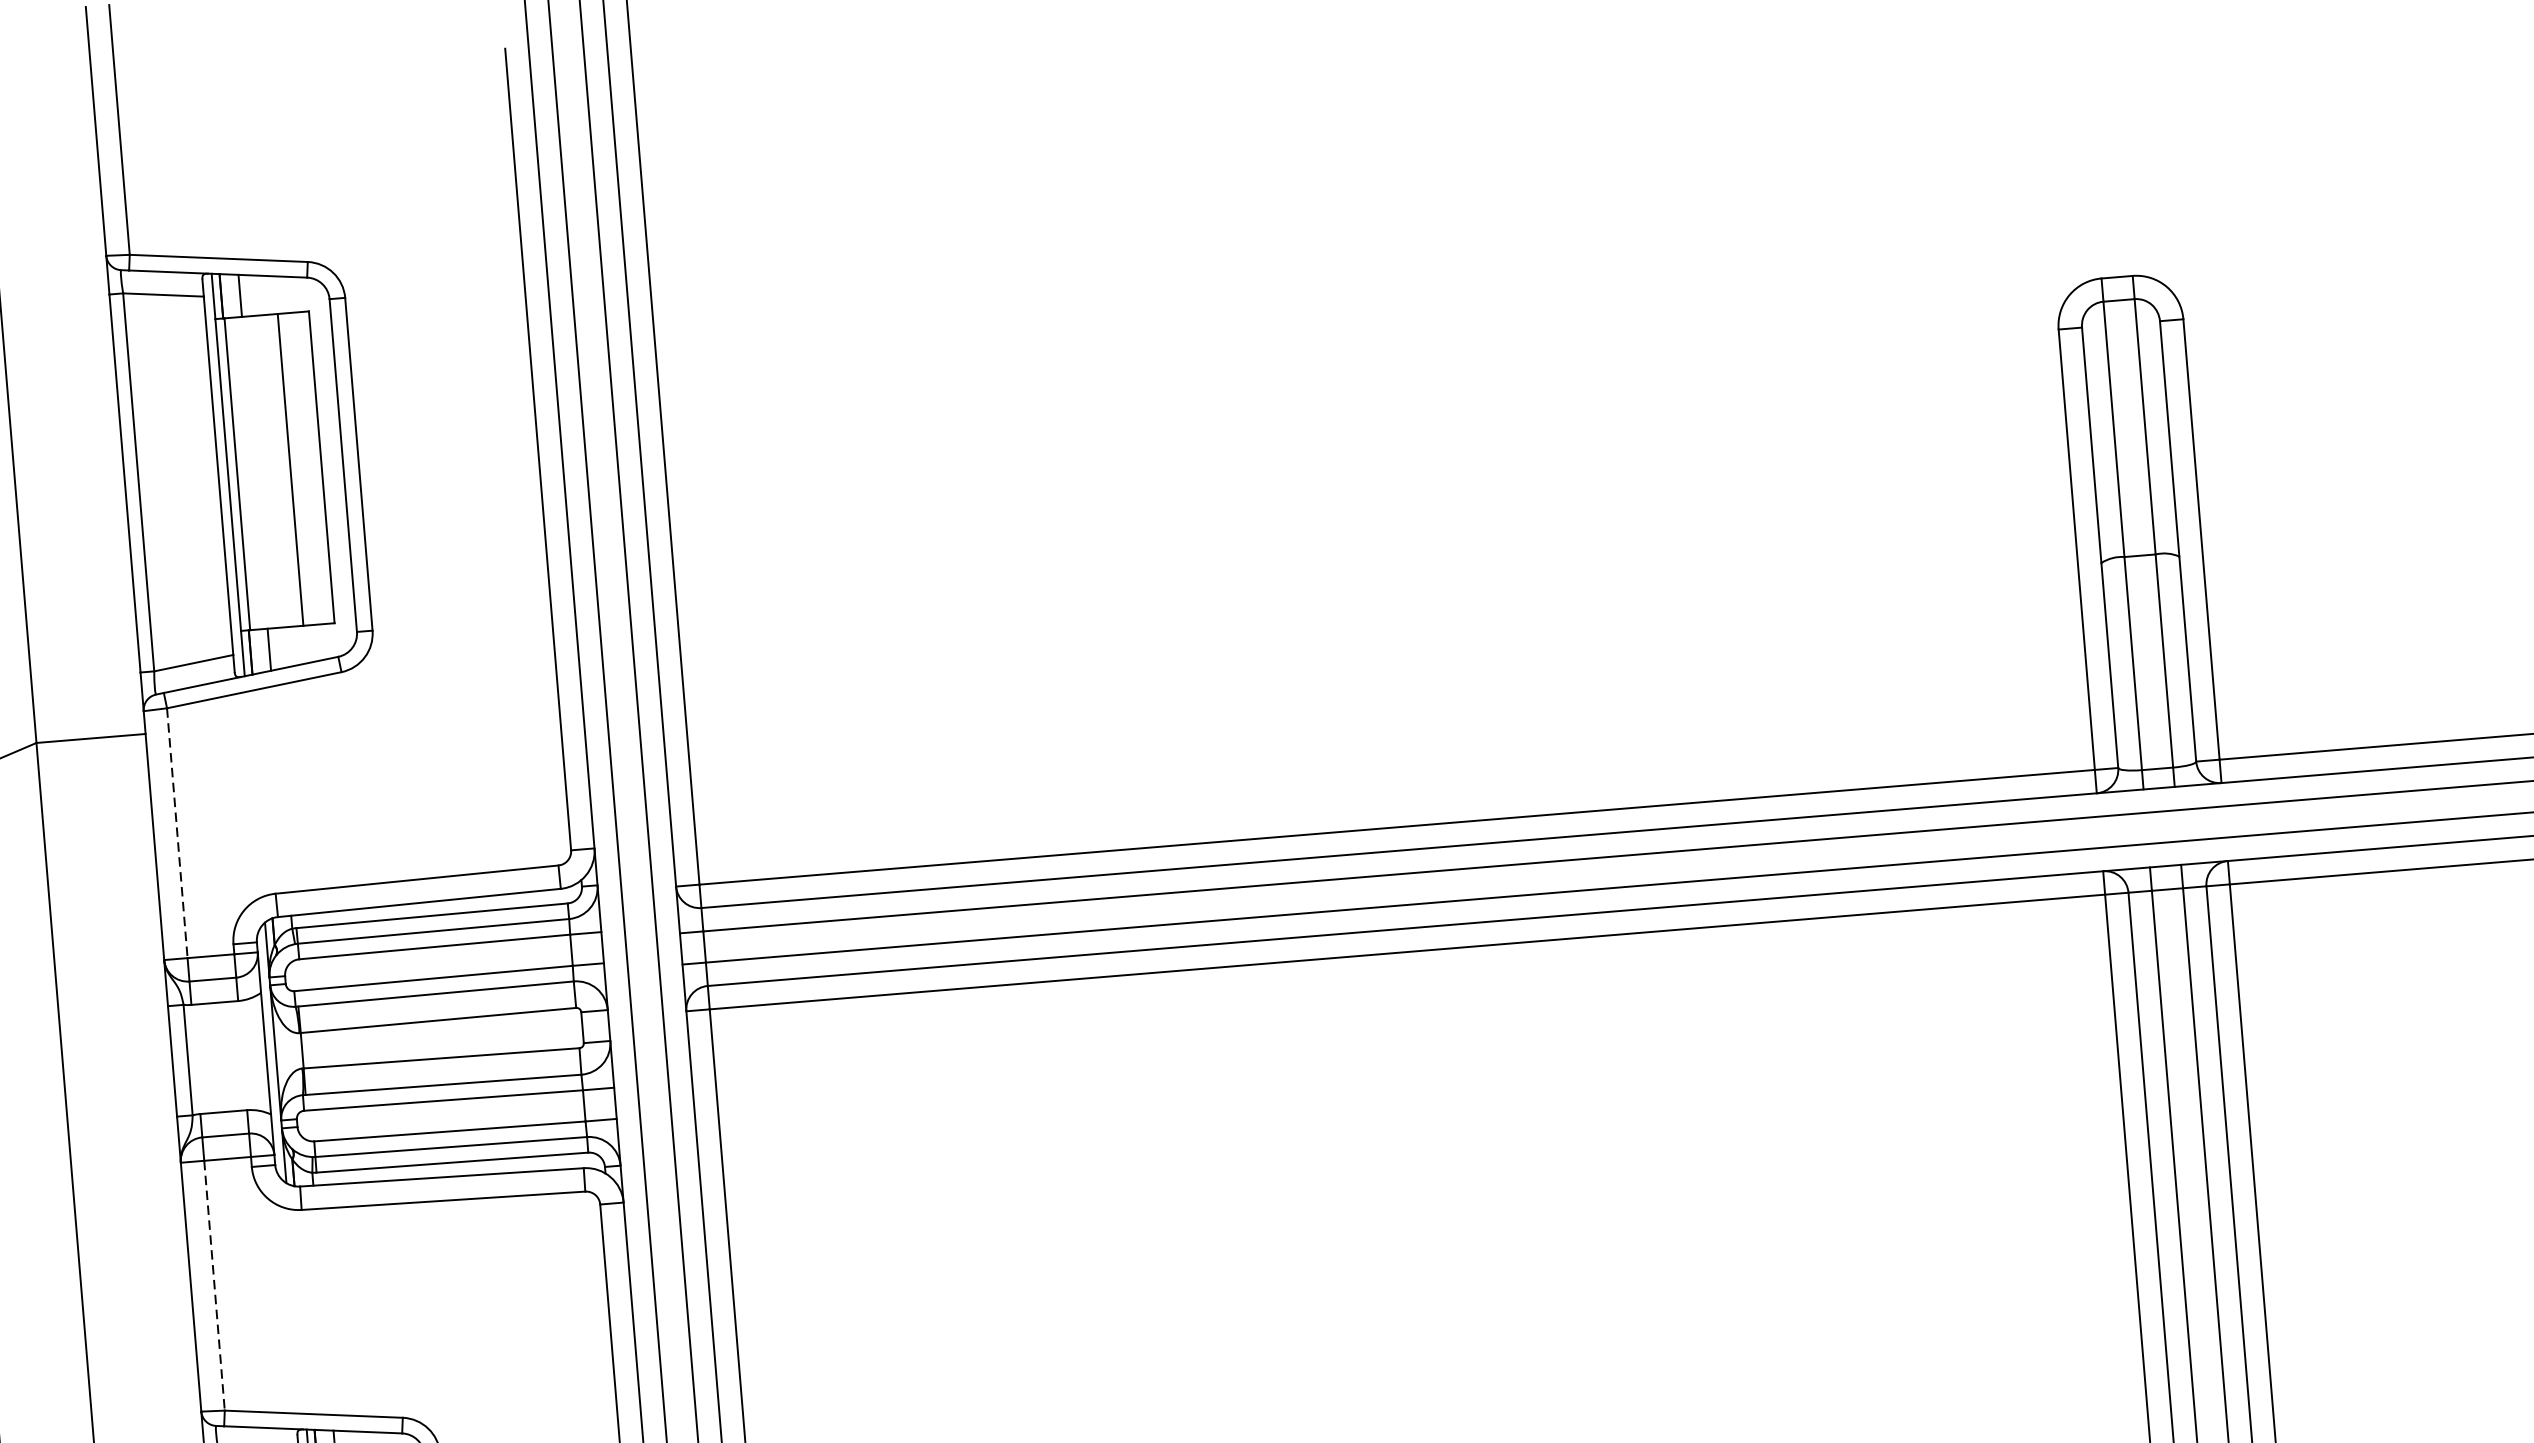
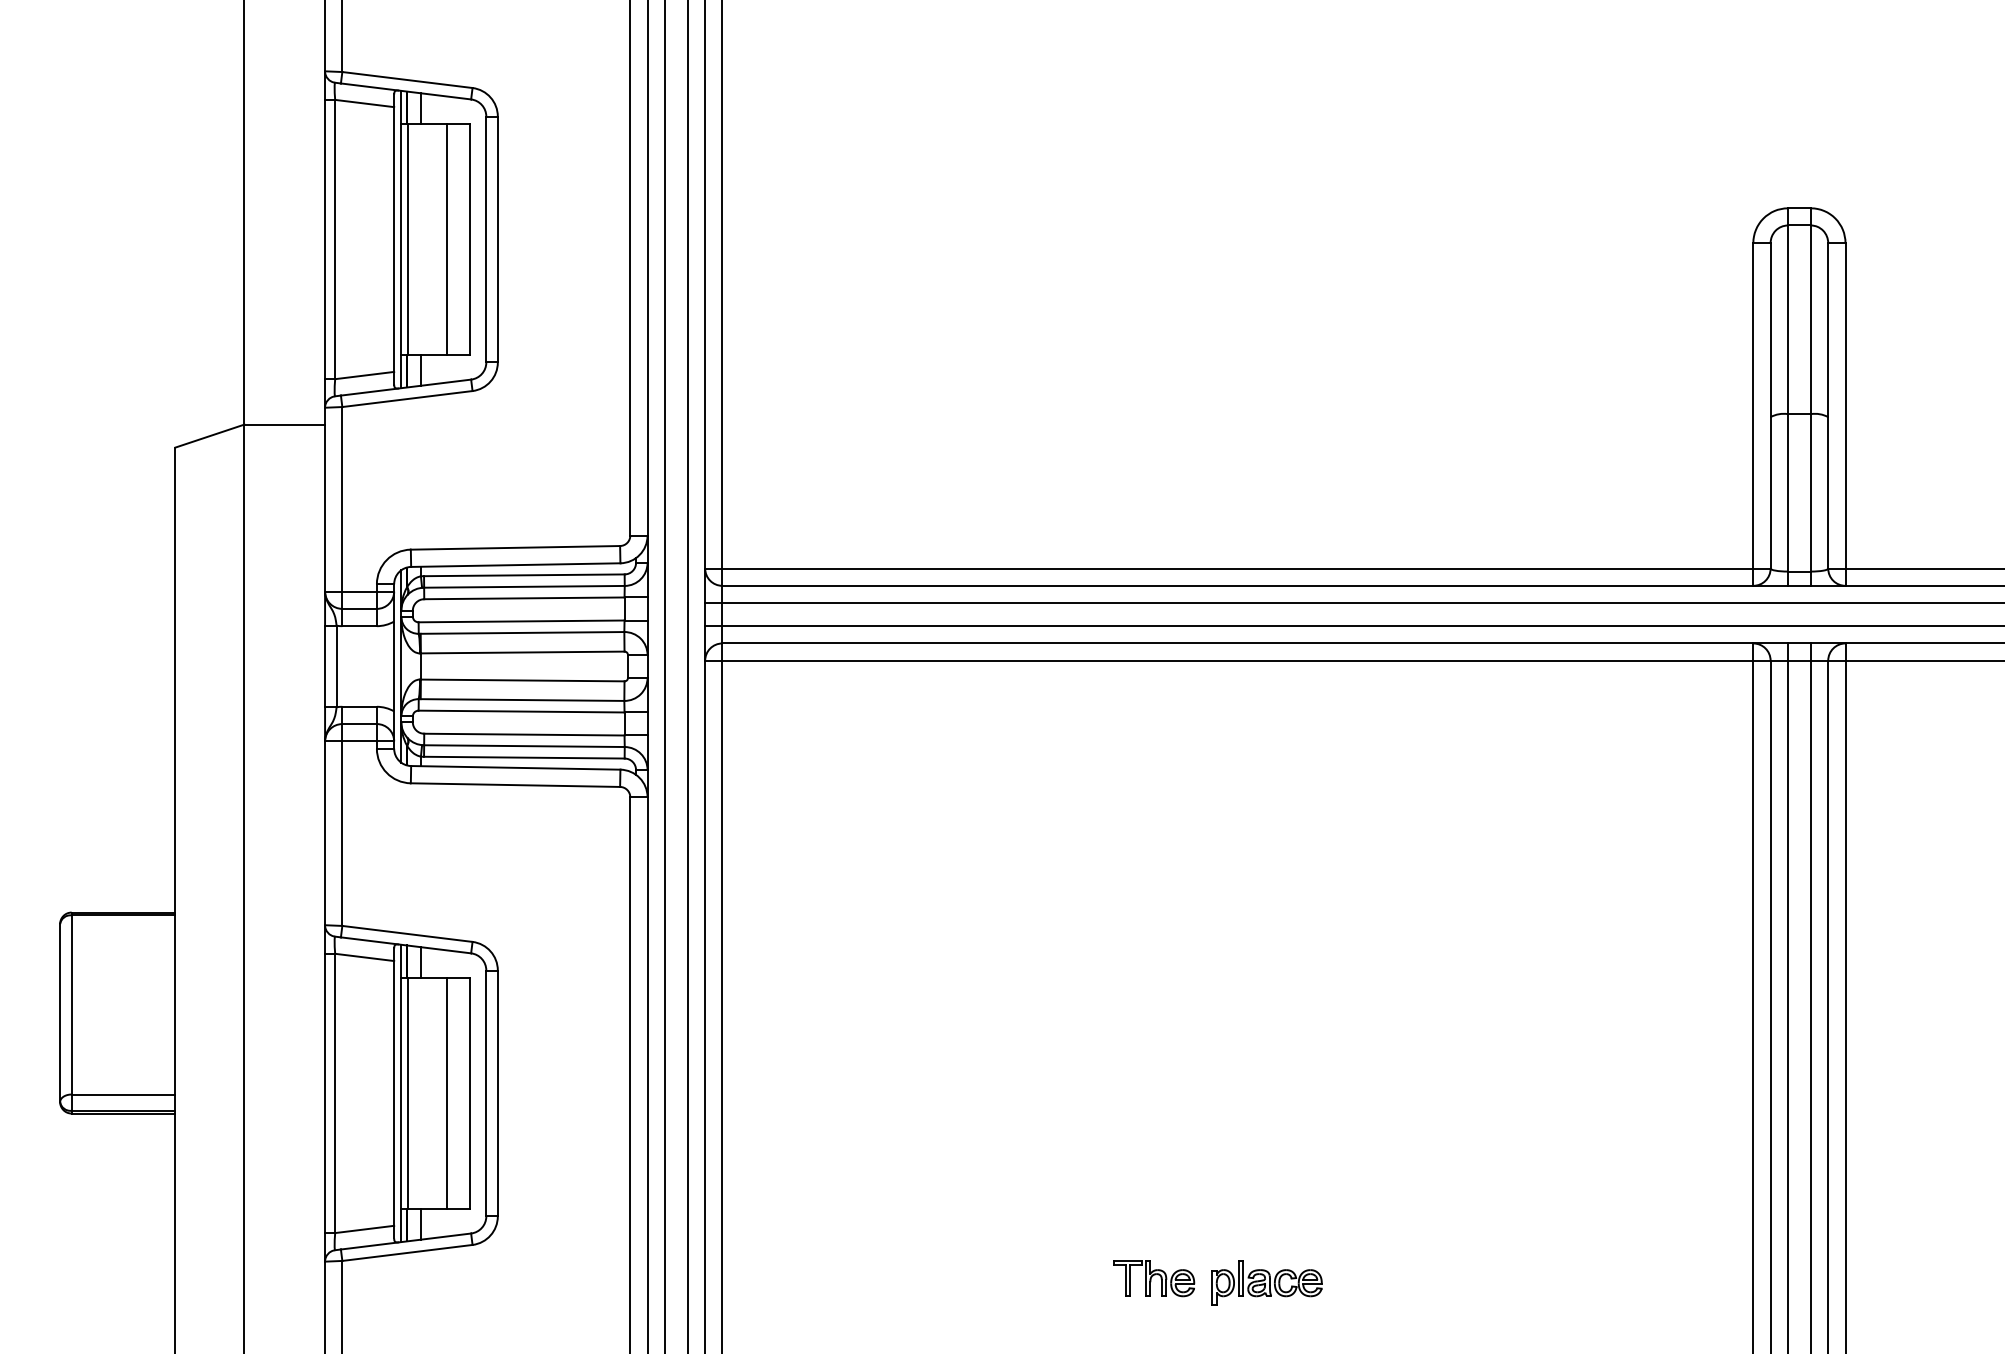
line: (177, 833) -> (342, 499), dashed -> solid
line: (214, 1286) -> (342, 834), dashed -> solid

